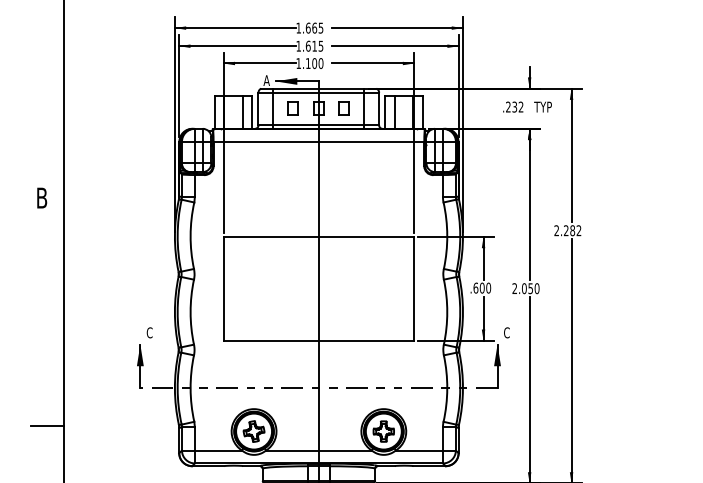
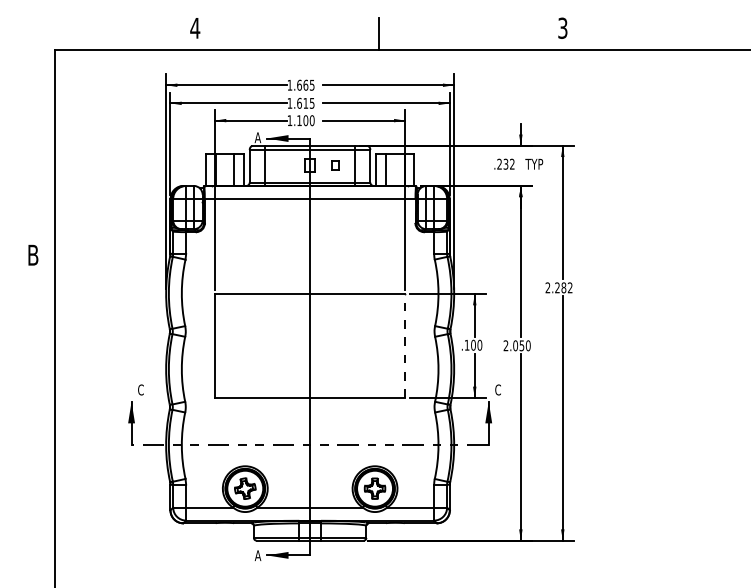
part: (293, 108) -> (284, 165), removed
part: (344, 108) -> (335, 165), size x0.6
text: (475, 287) -> (466, 344), .600 -> .100
line: (414, 289) -> (405, 346), solid -> dashed
line: (47, 425) -> (38, 482), removed

